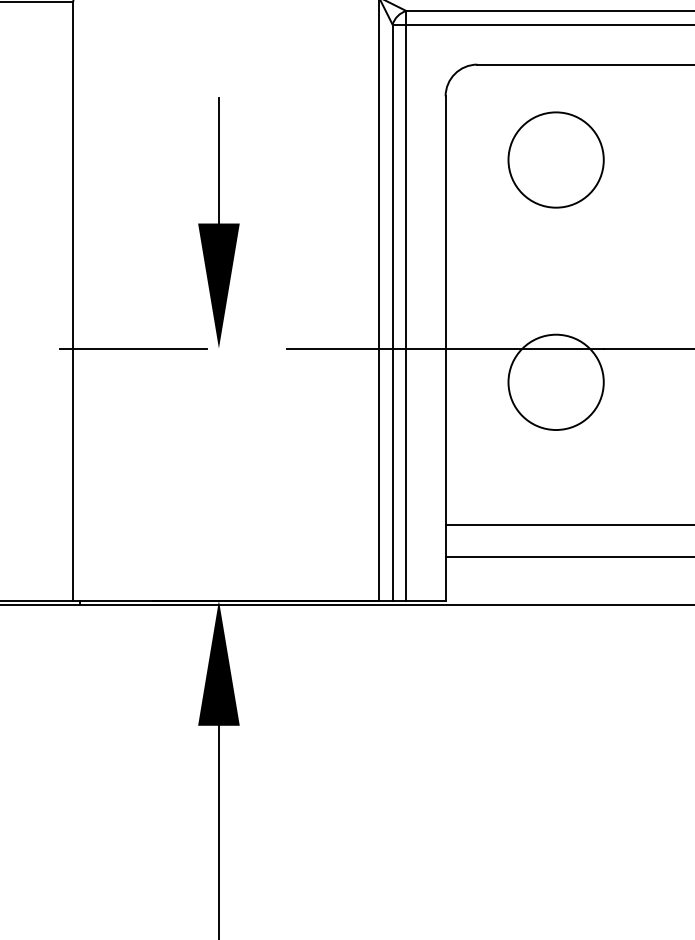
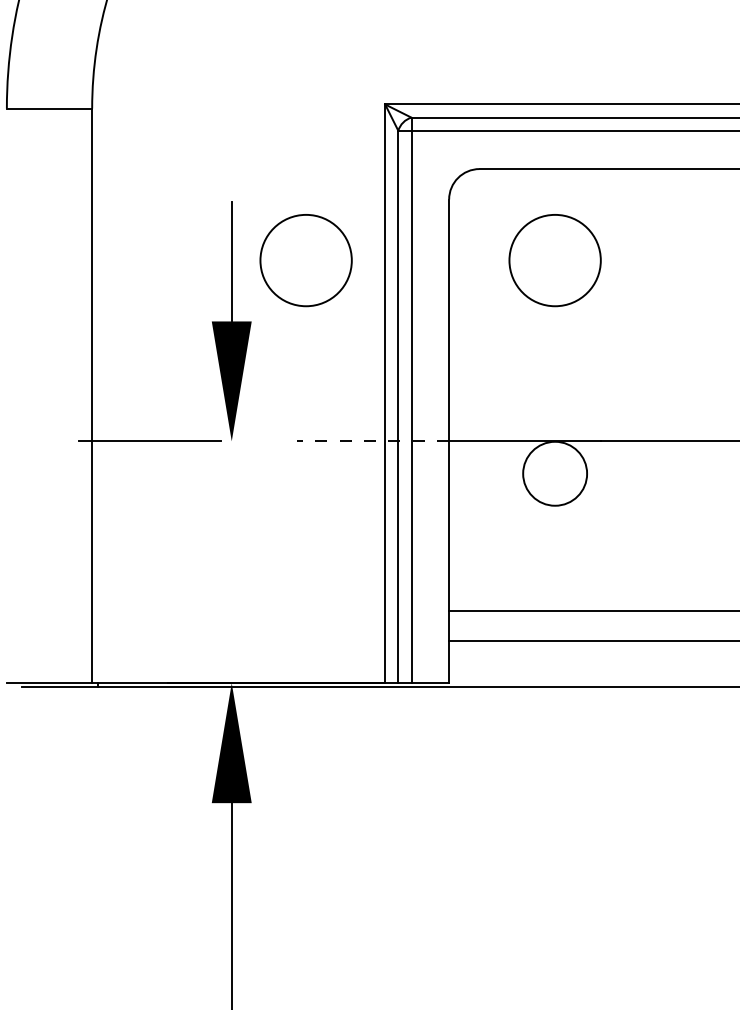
circle: (295, 159) -> (305, 260), added
line: (365, 348) -> (372, 441), solid -> dashed
circle: (555, 382) -> (554, 473), size x0.7

